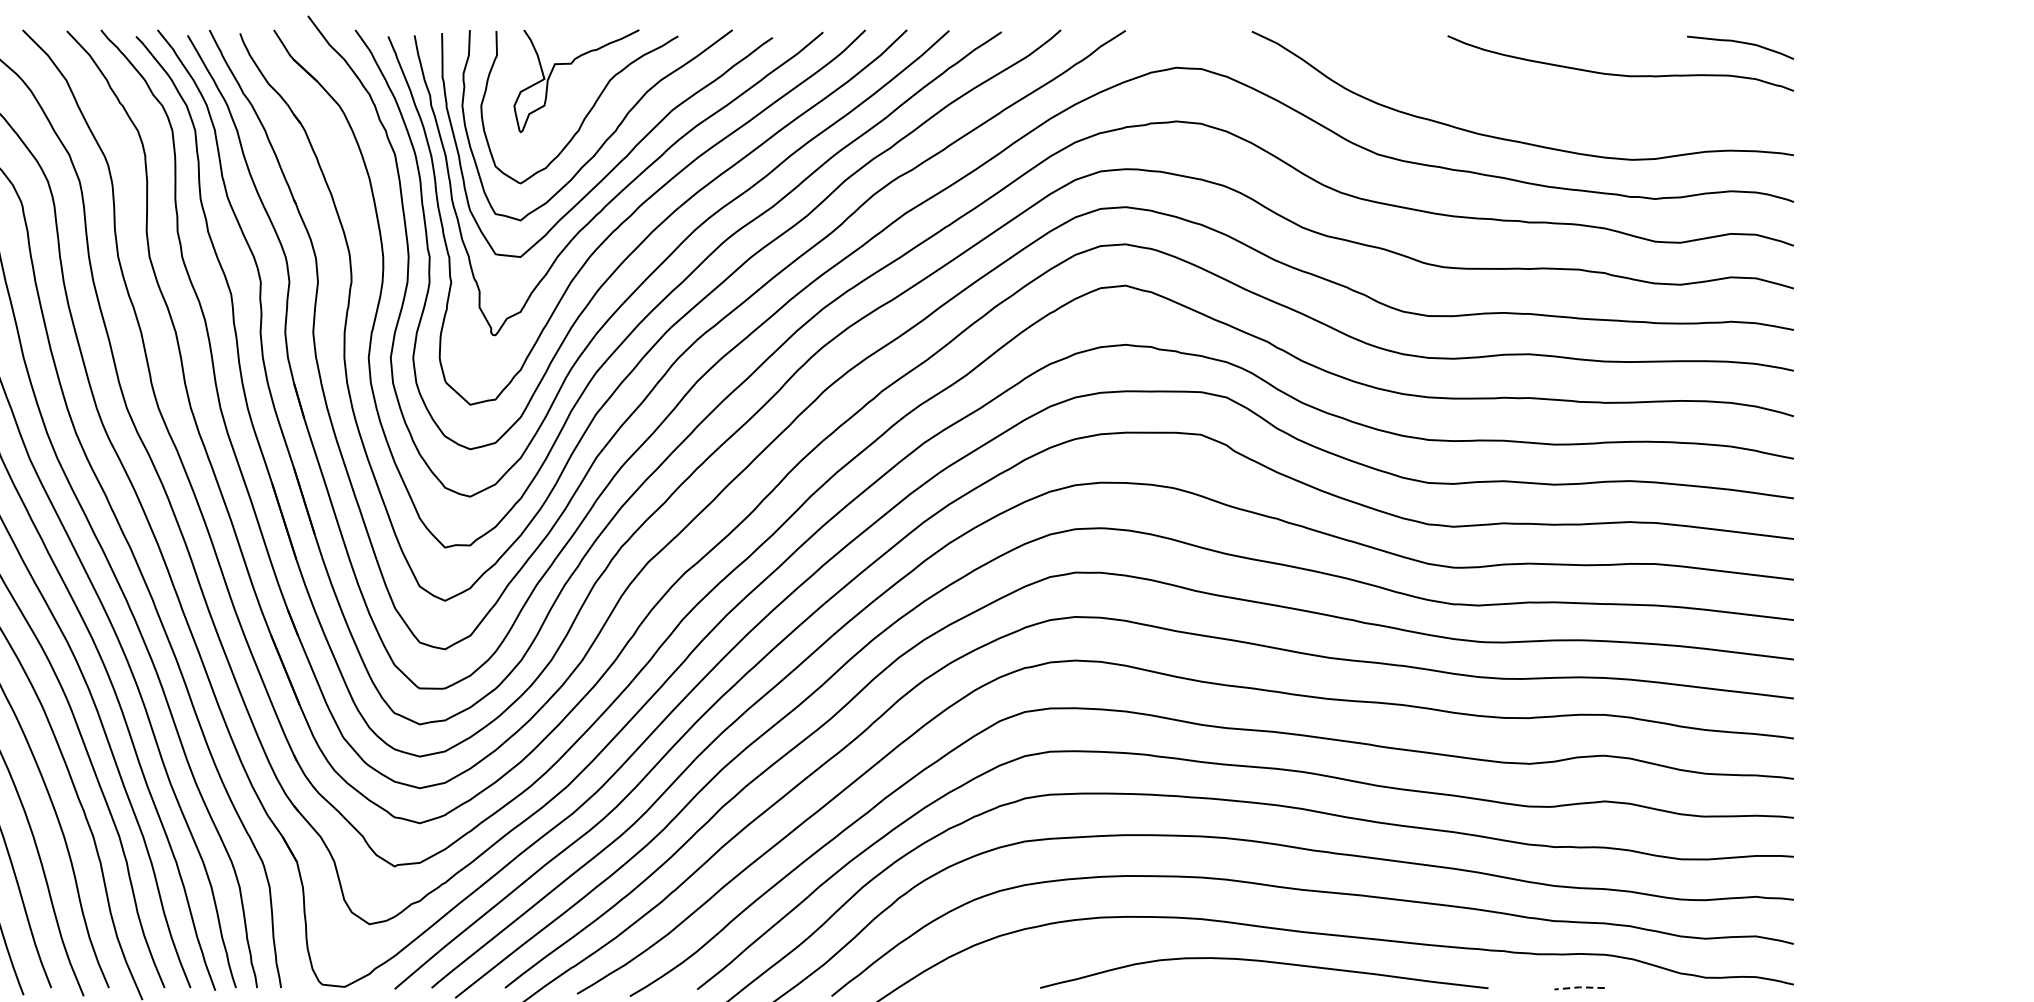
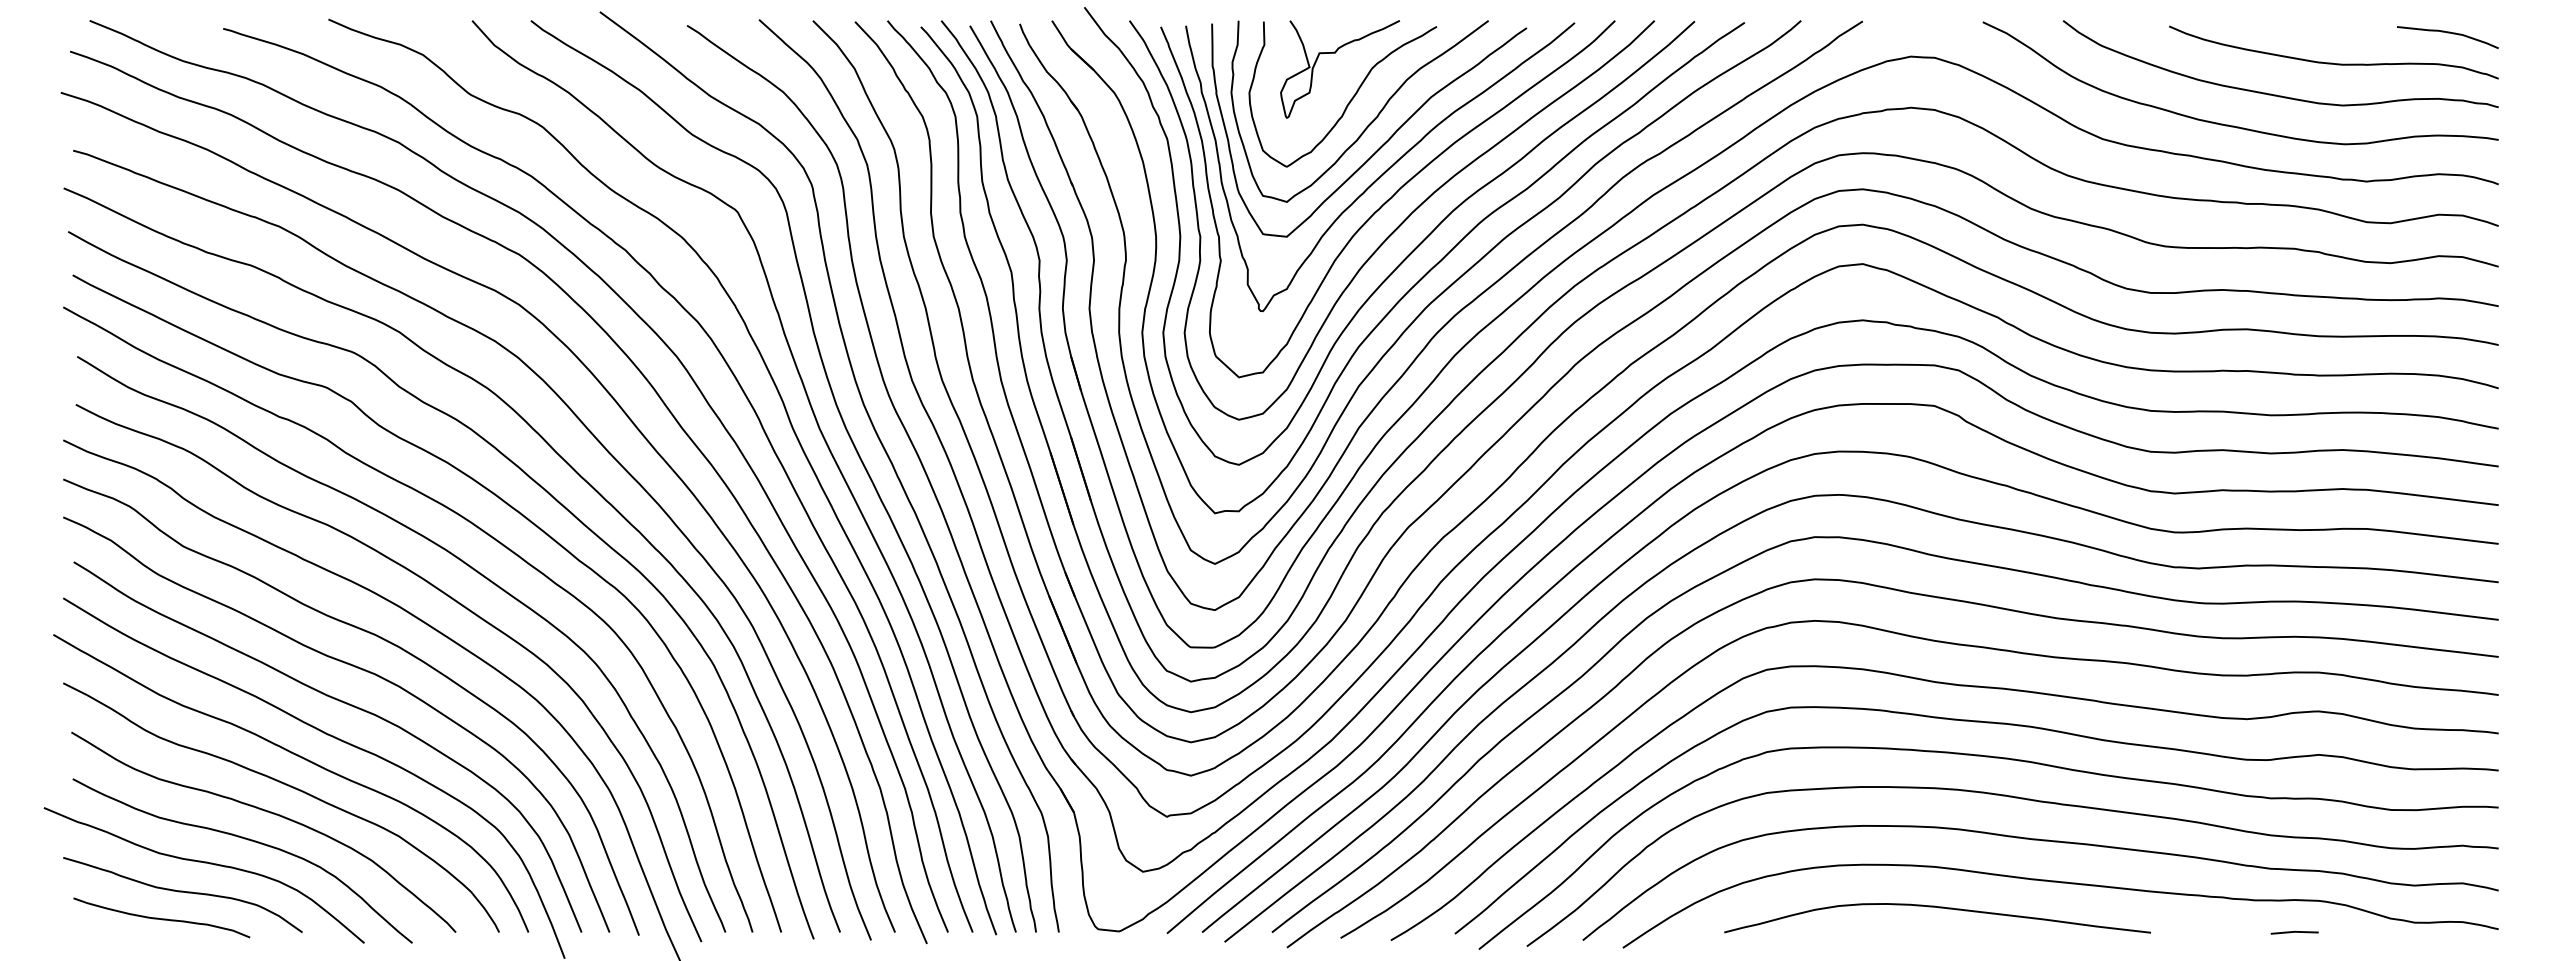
curve: (1560, 107) -> (2276, 94), added
curve: (1265, 962) -> (1938, 908), moved
line: (1579, 986) -> (2294, 931), dashed -> solid

